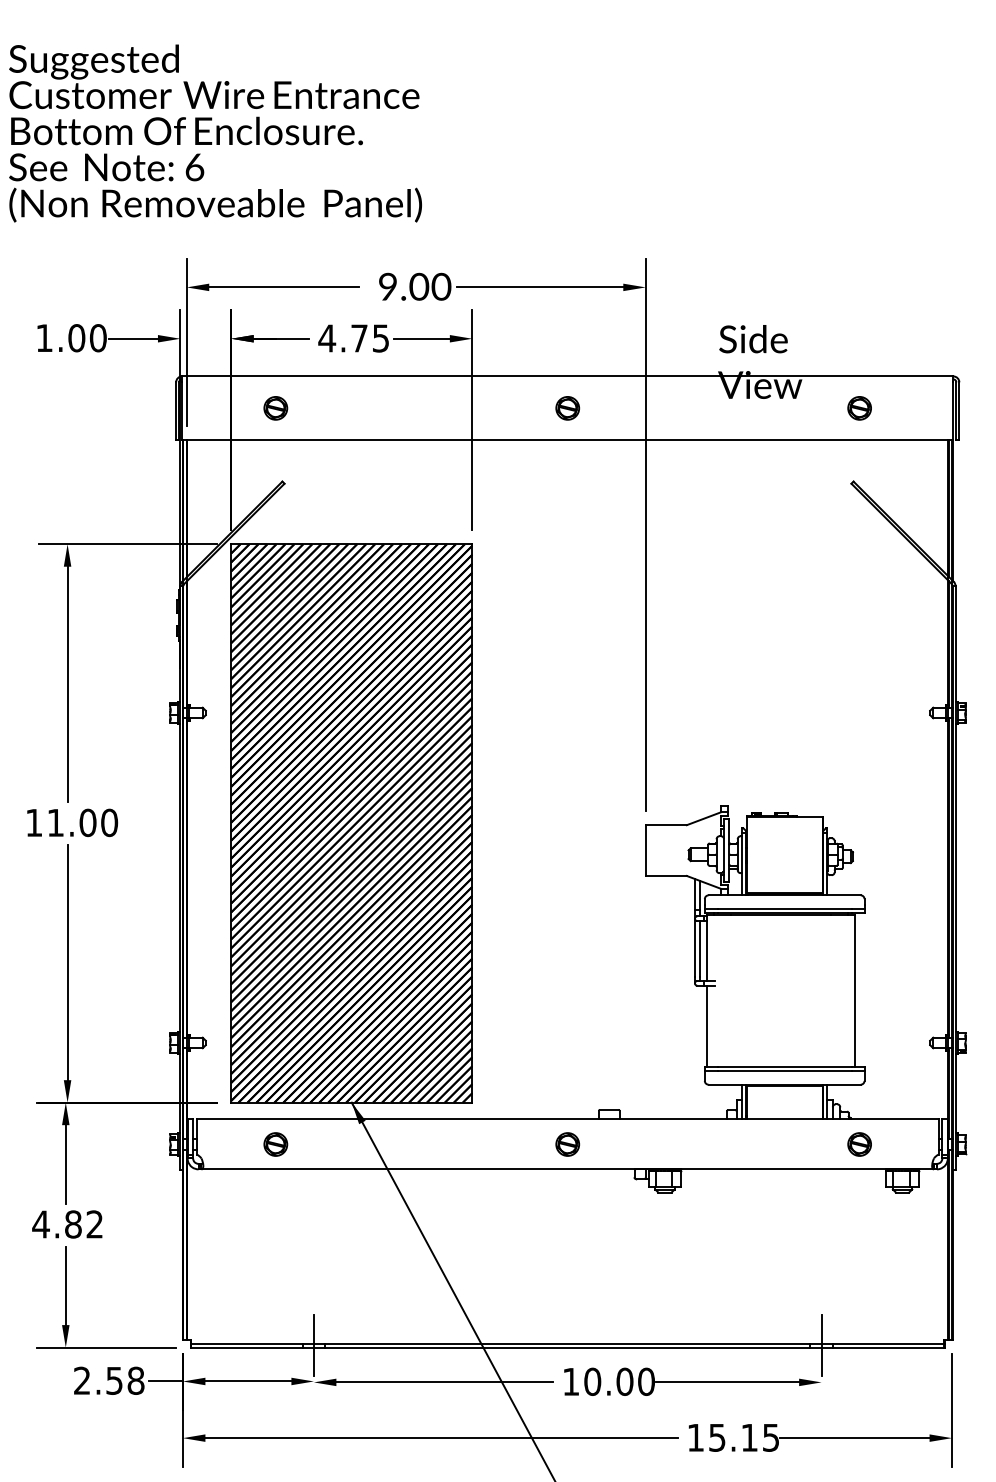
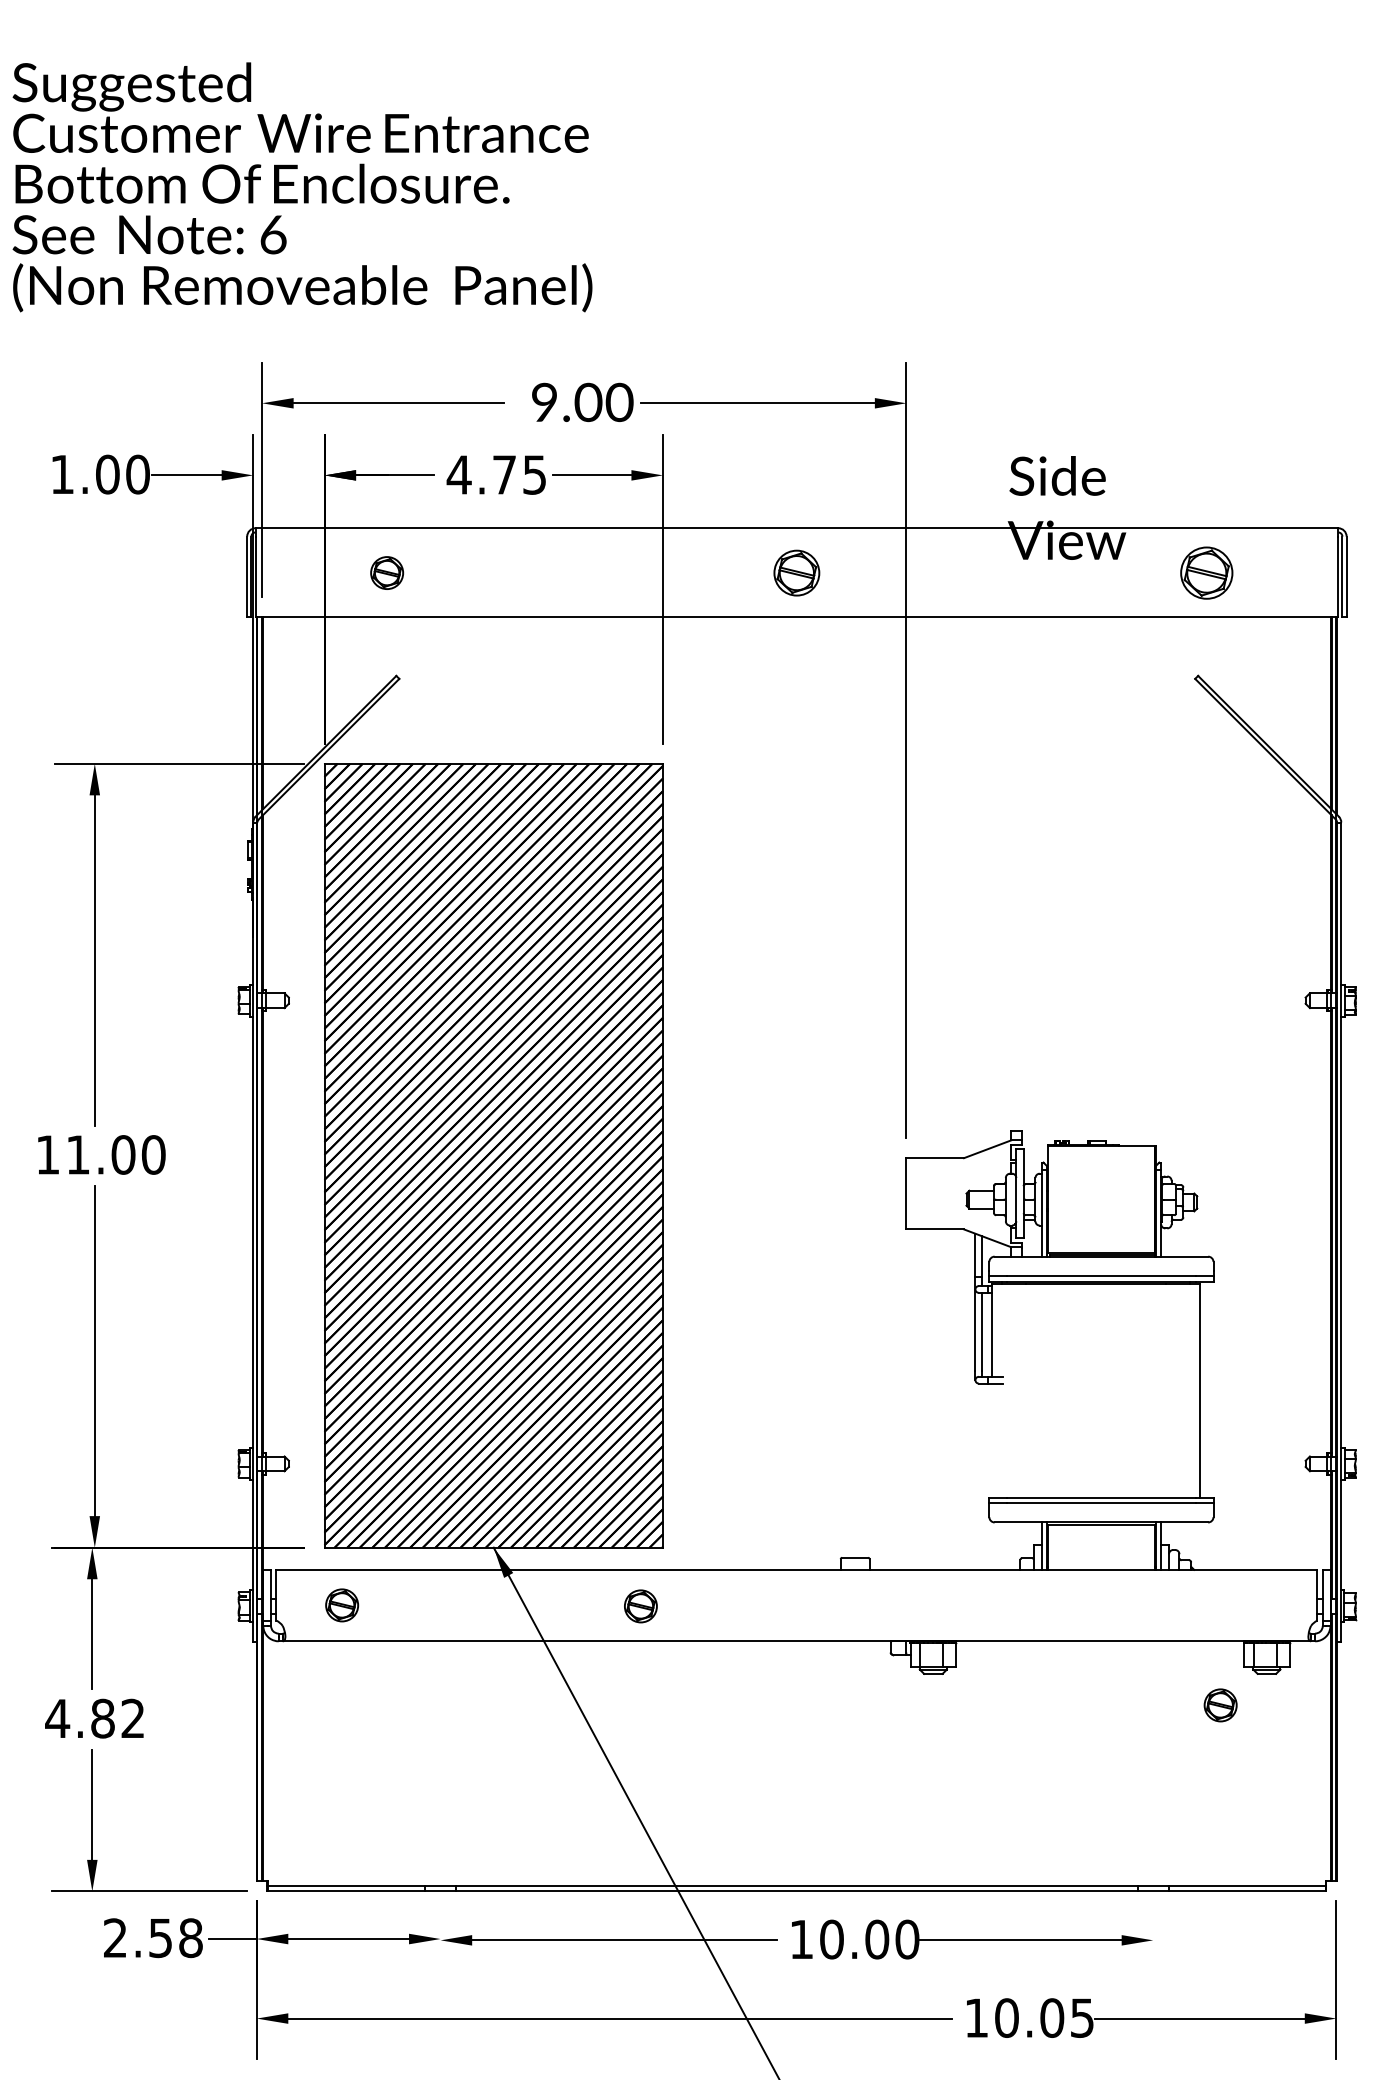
part: (567, 407) -> (796, 572), size x1.4
part: (859, 407) -> (1206, 572), size x1.6
line: (707, 1026) -> (992, 1440), removed
part: (276, 1144) -> (342, 1605), moved
part: (567, 1144) -> (640, 1606), moved
part: (859, 1144) -> (1220, 1705), moved
line: (313, 1345) -> (440, 1888), removed
line: (821, 1345) -> (1153, 1888), removed
text: (733, 1437) -> (1029, 2017), 15.15 -> 10.05

